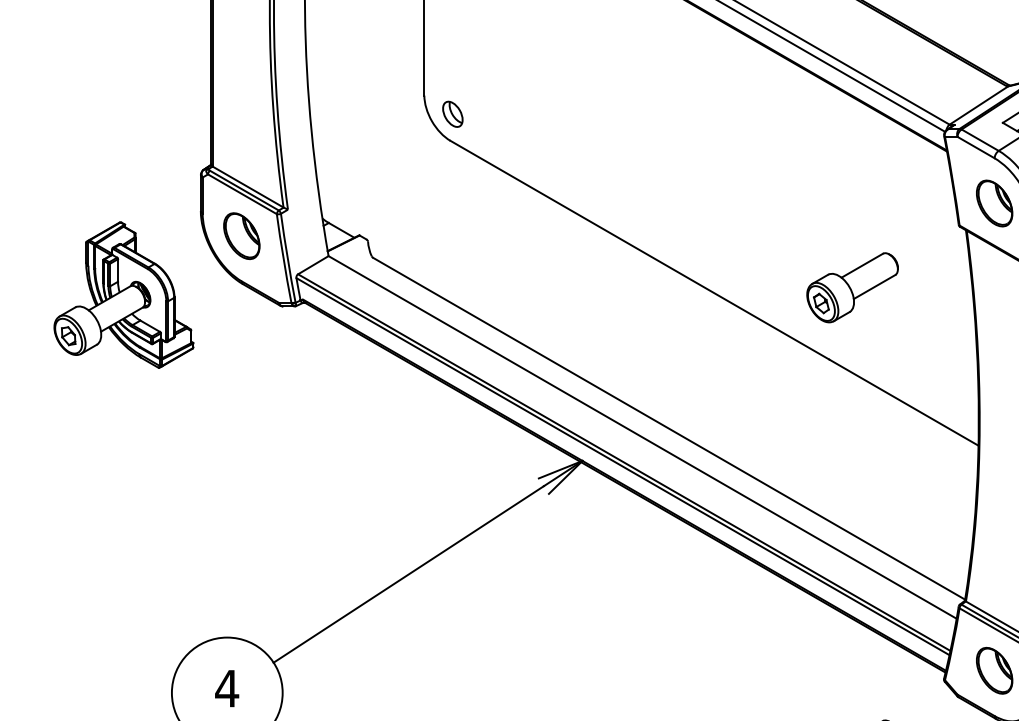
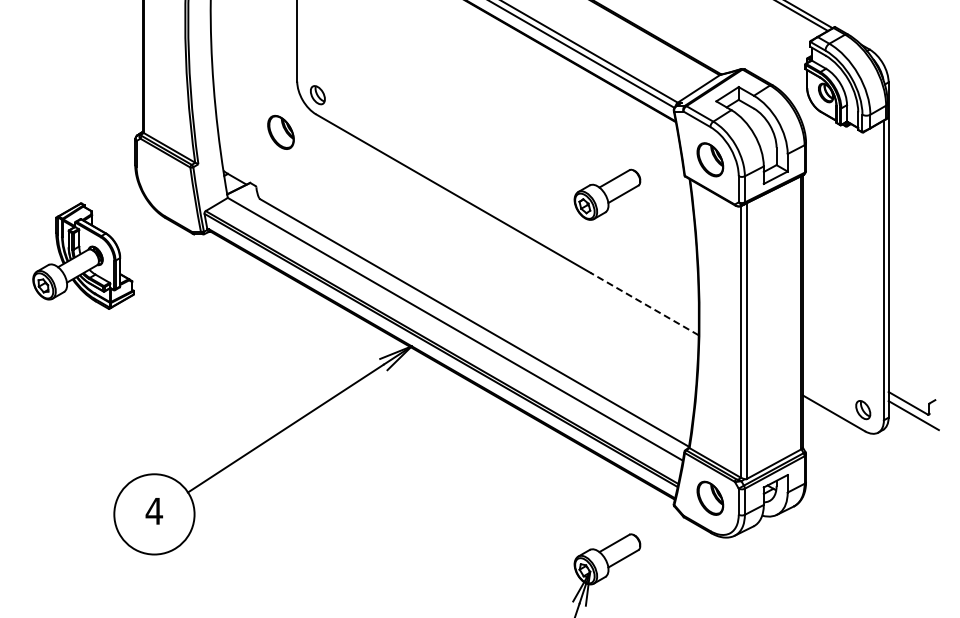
part: (241, 236) -> (280, 132), moved
part: (852, 287) -> (607, 194), moved
part: (123, 294) -> (83, 255), moved
line: (903, 401) -> (644, 303), solid -> dashed

